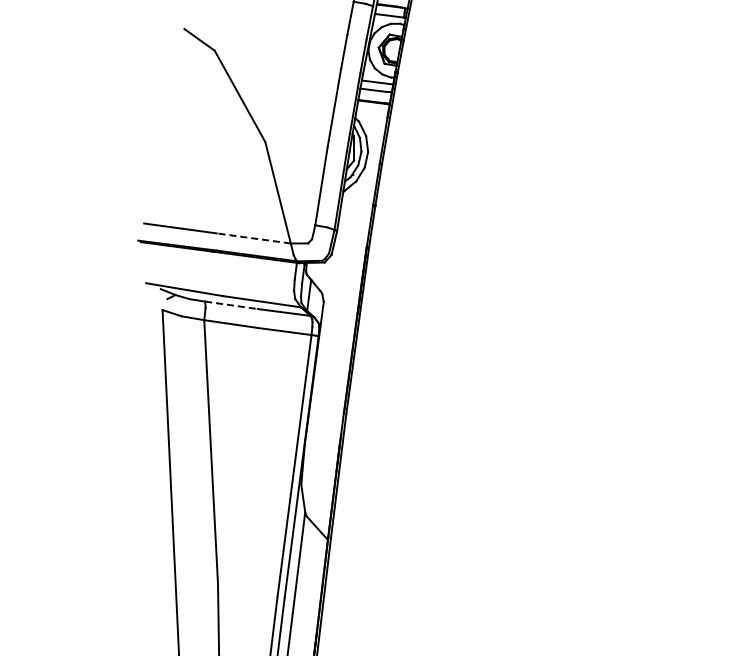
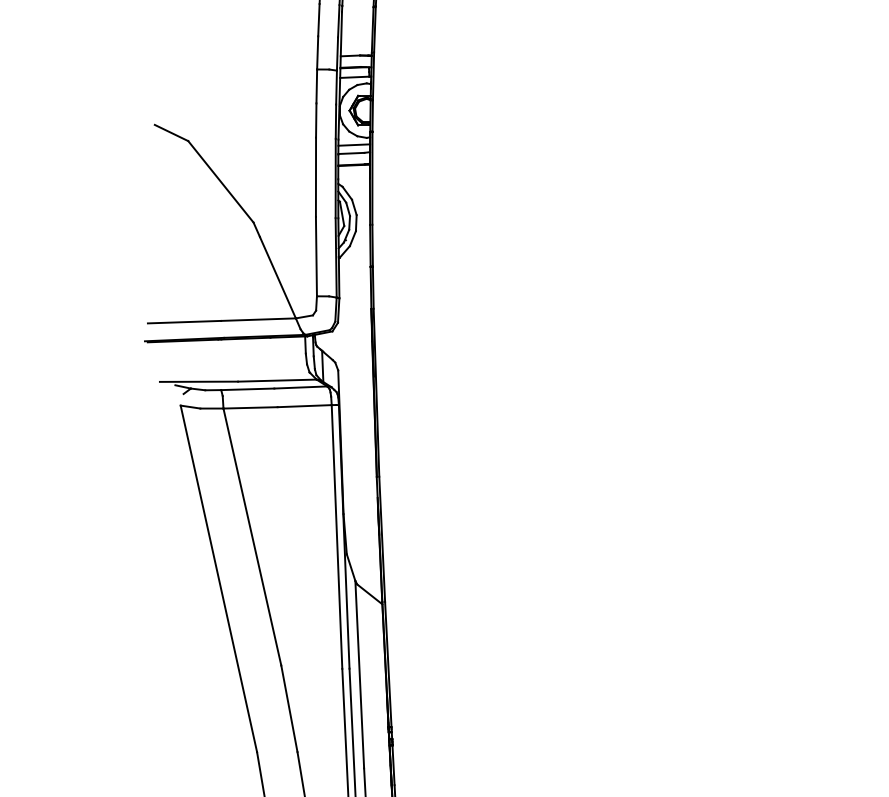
line: (253, 238) -> (258, 319), dashed -> solid
line: (231, 305) -> (247, 389), dashed -> solid

